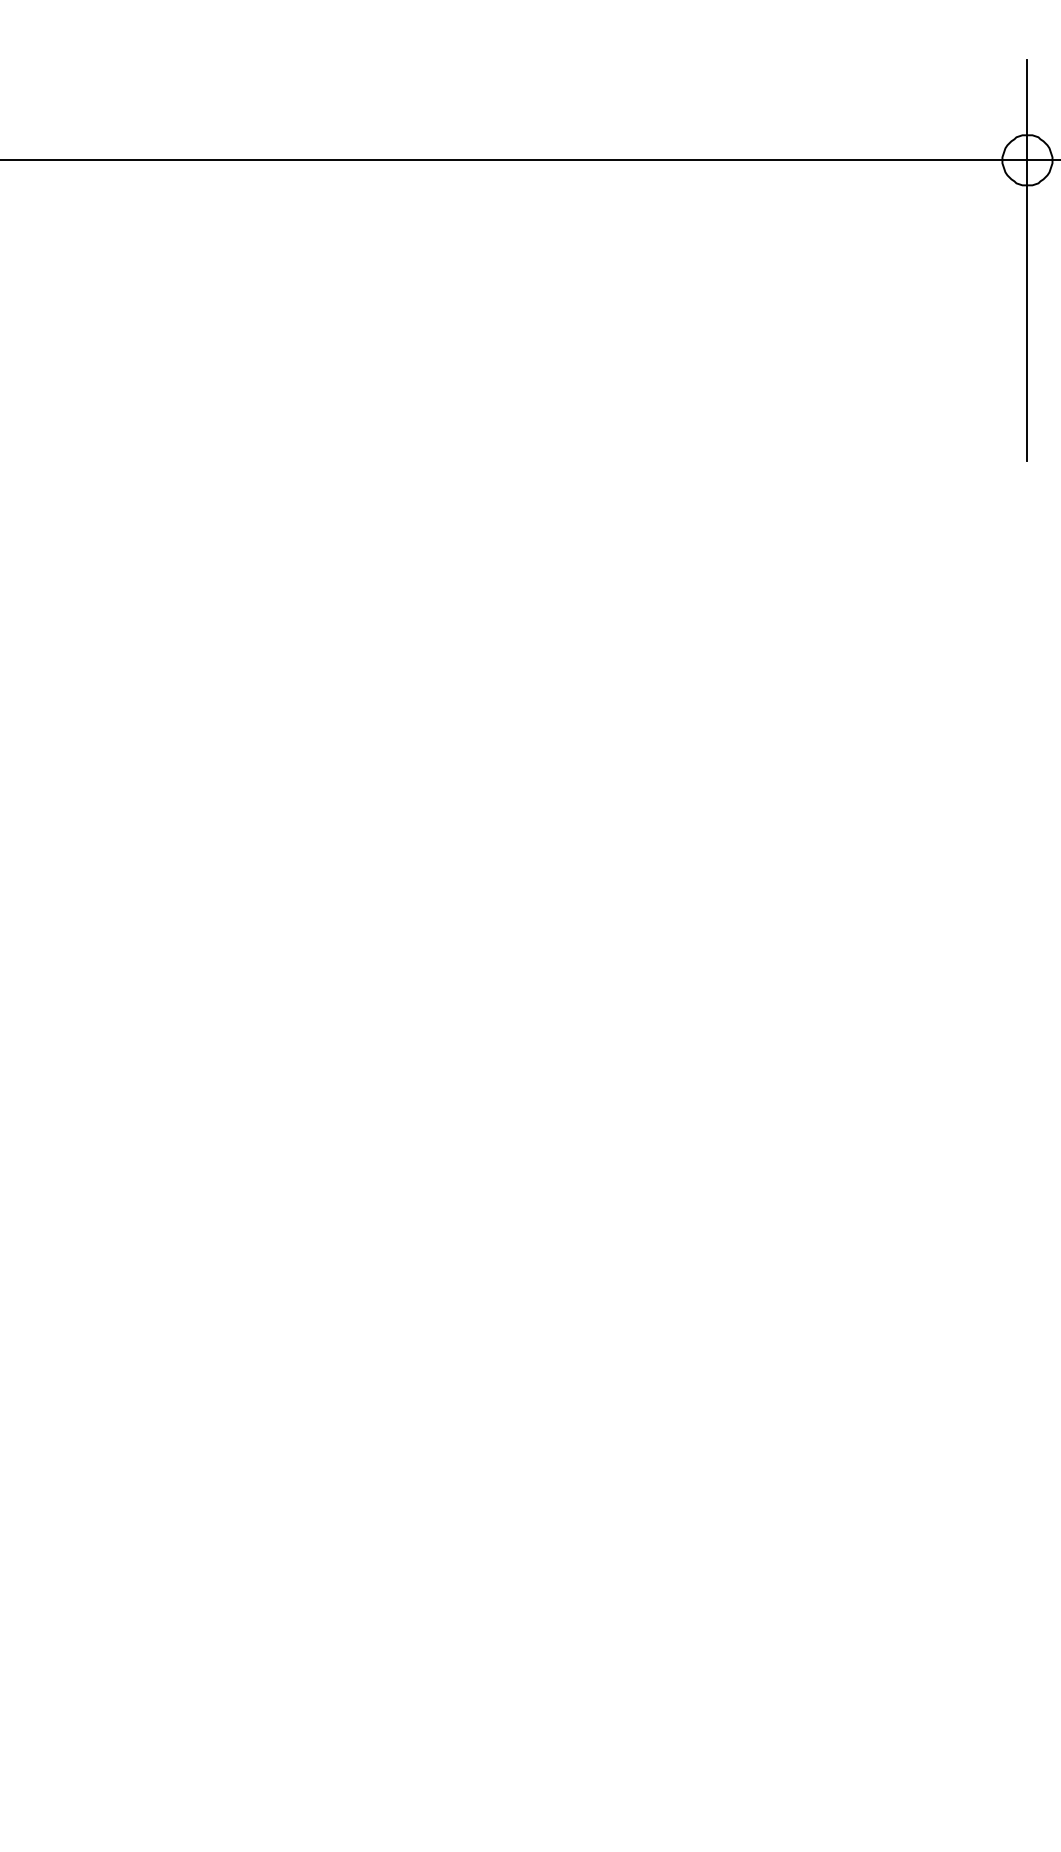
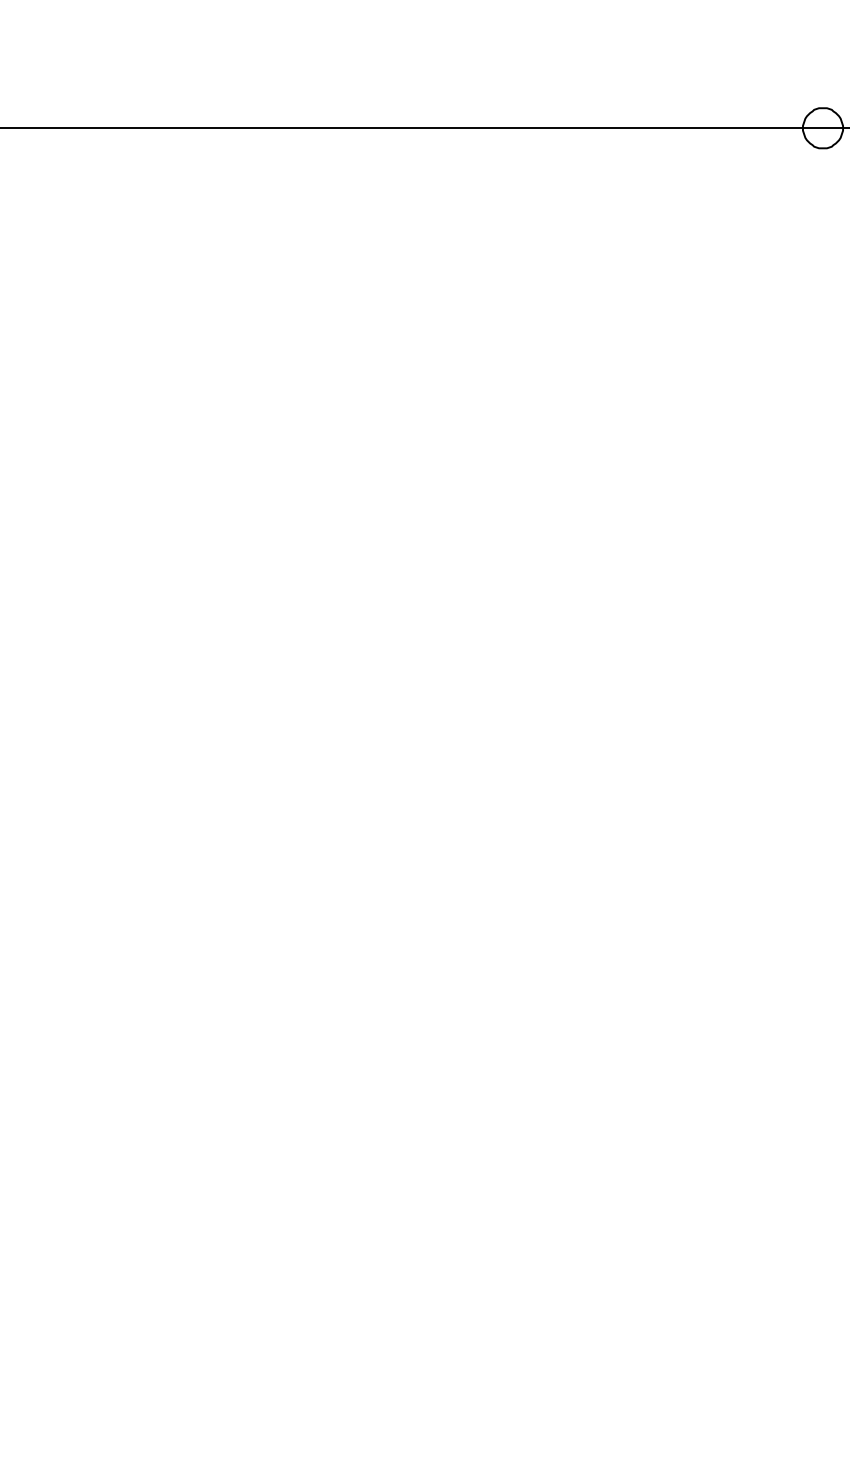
line: (1027, 260) -> (823, 208), removed

